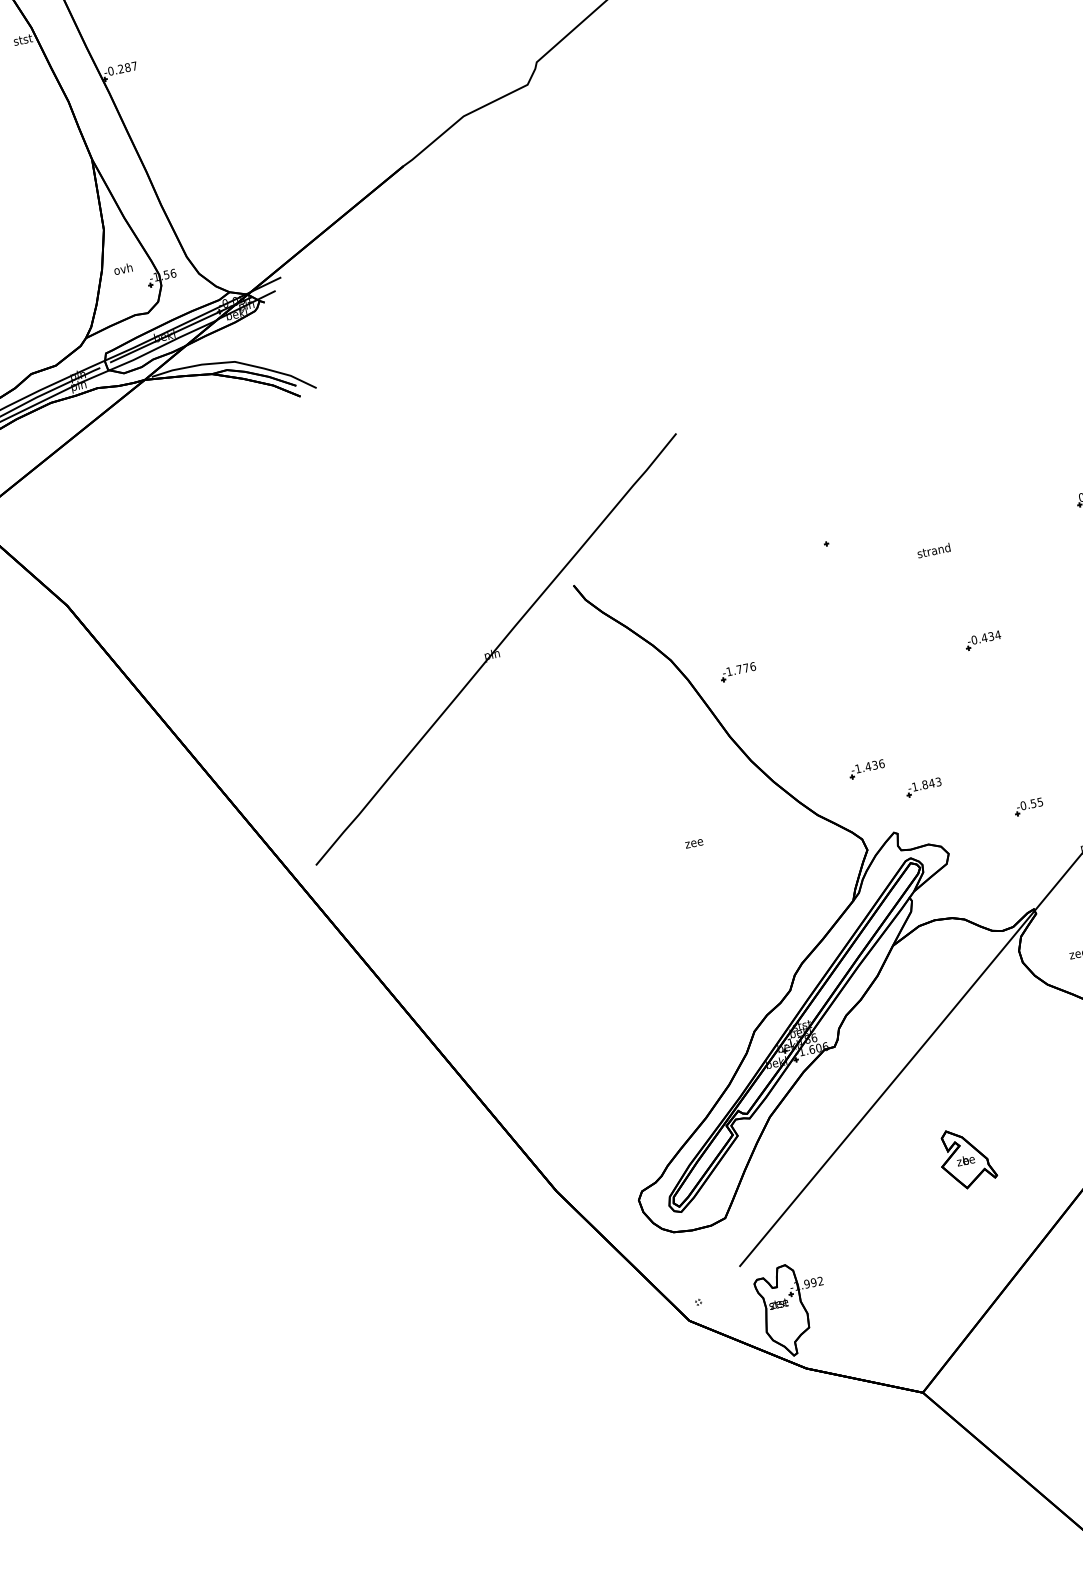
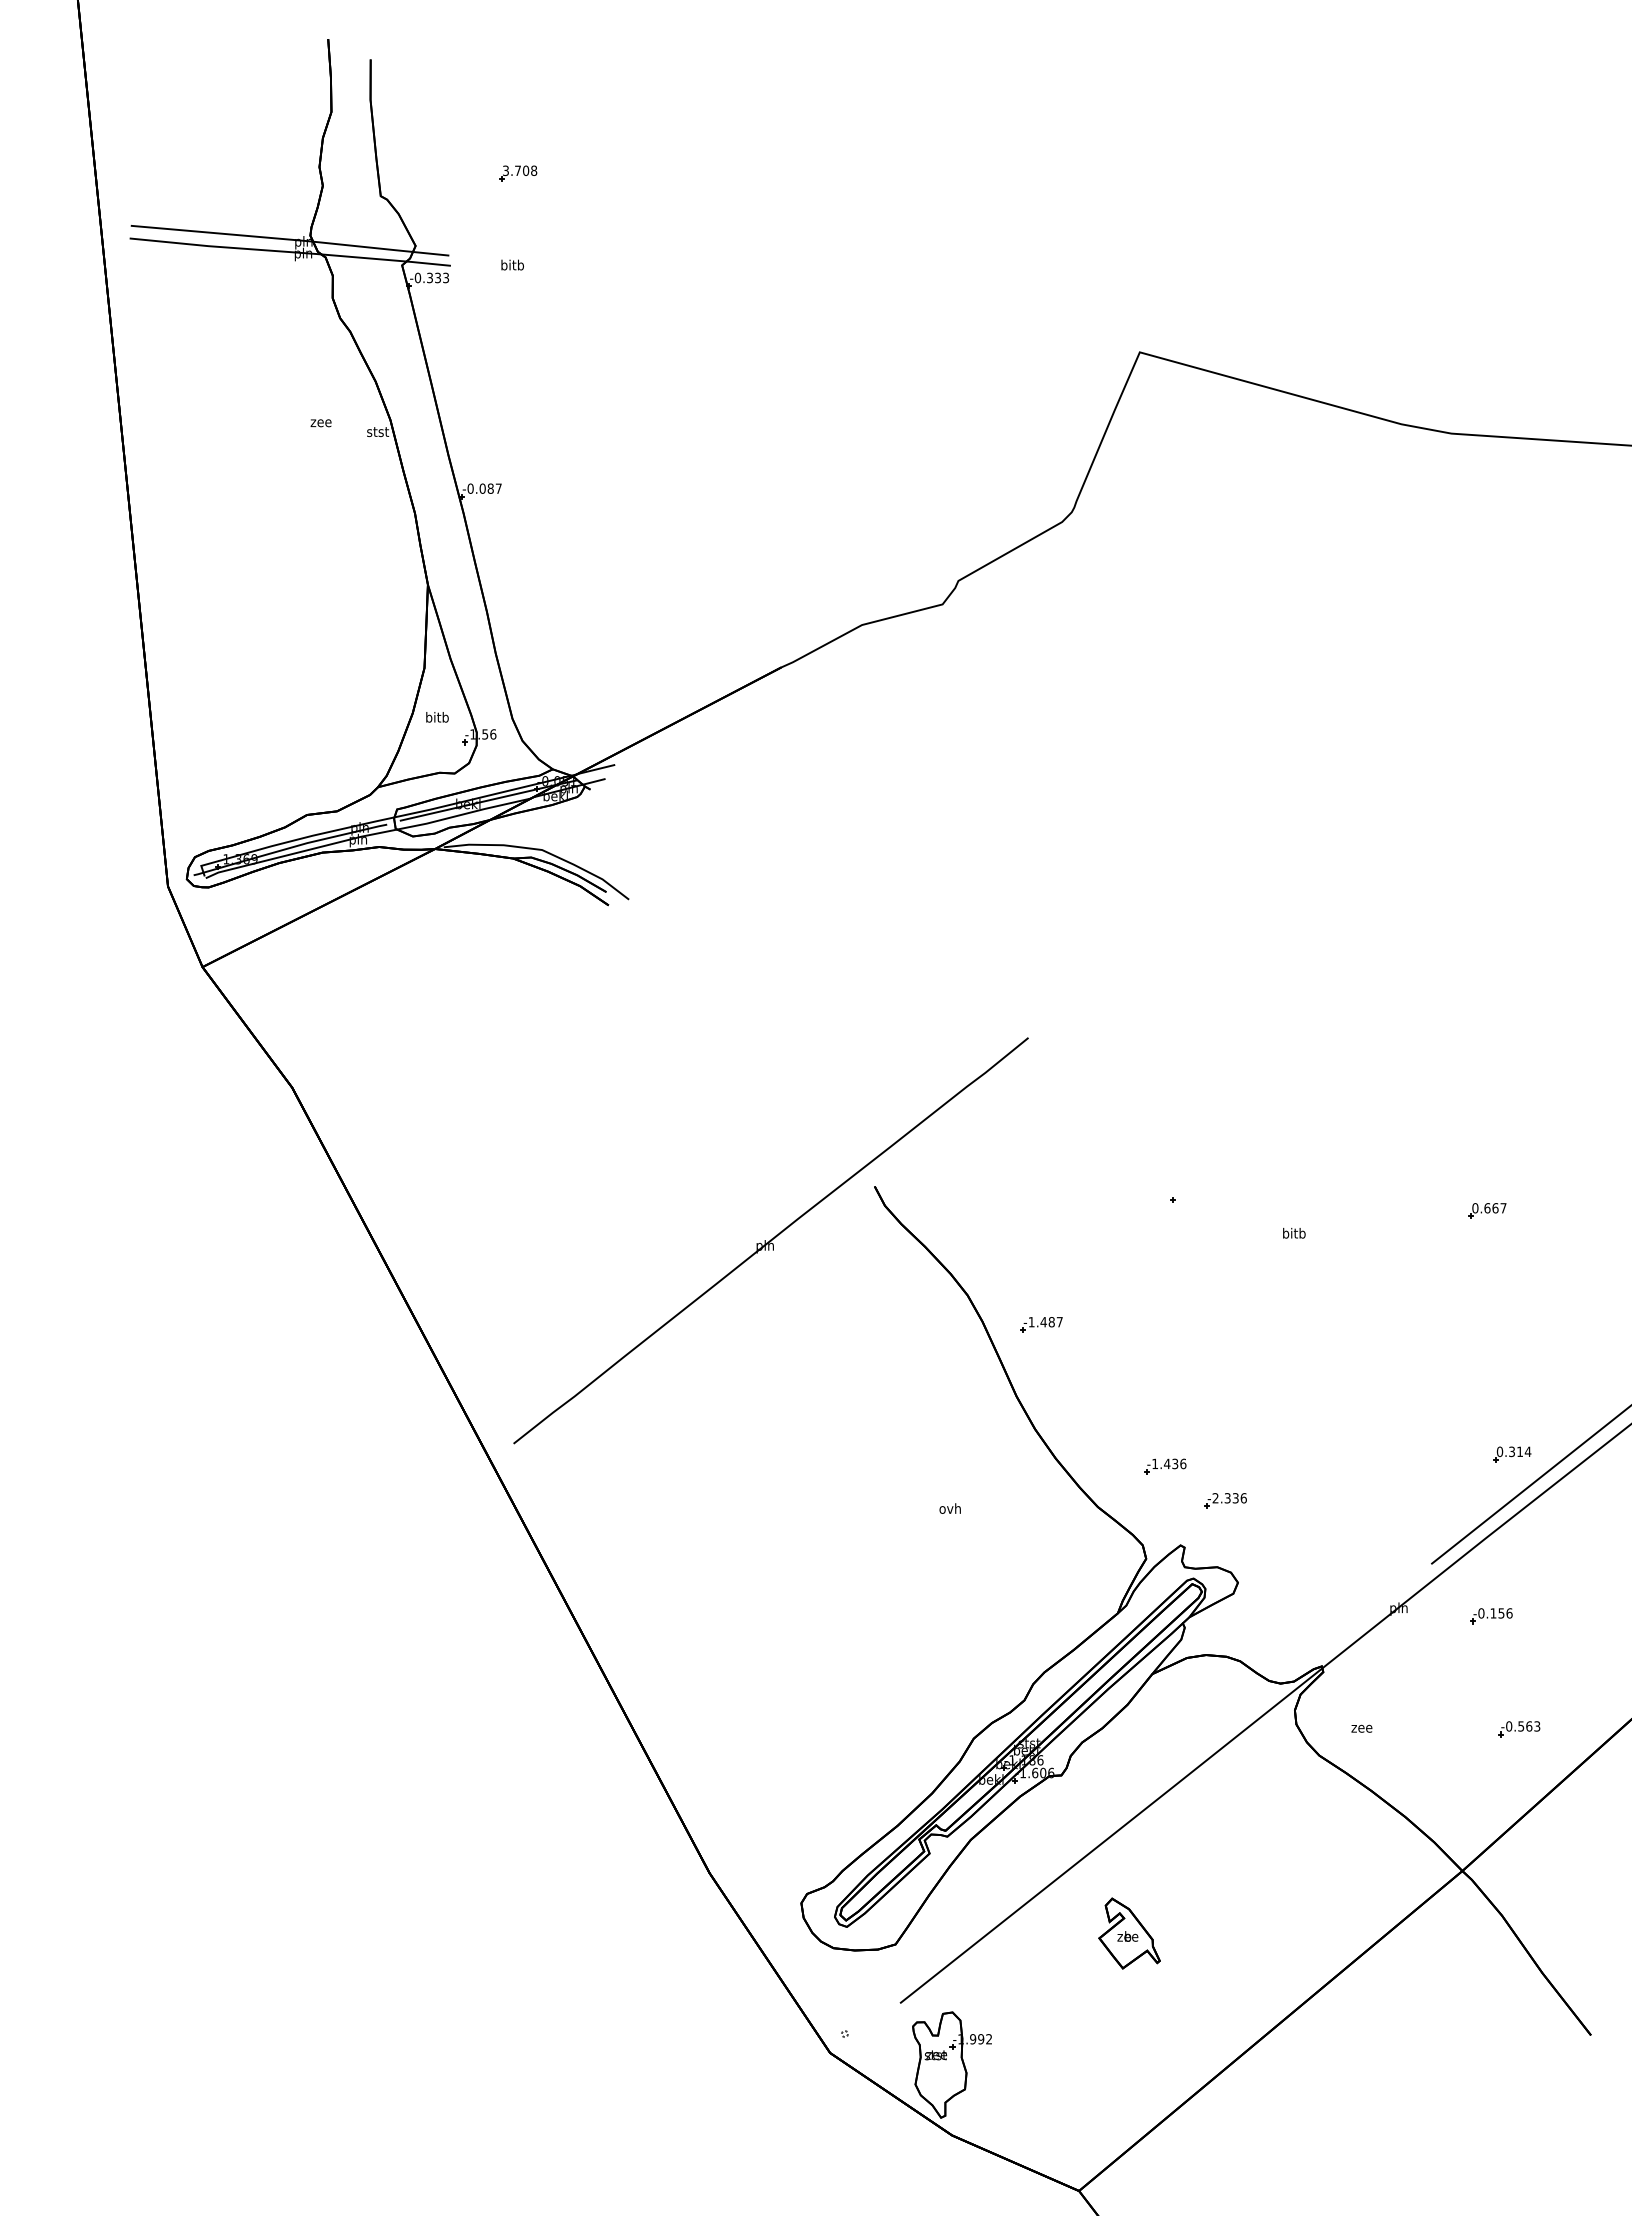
text: (120, 68) -> (482, 488), -0.287 -> -0.087
text: (123, 269) -> (437, 717), ovh -> bitb
text: (933, 550) -> (1293, 1232), strand -> bitb
part: (983, 640) -> (1328, 1347), removed
text: (746, 668) -> (1051, 1322), -1.776 -> -1.487
text: (926, 784) -> (1229, 1498), -1.843 -> -2.336
part: (1028, 807) -> (1340, 1548), removed
text: (693, 842) -> (949, 1508), zee -> ovh
part: (966, 1157) -> (1129, 1933), moved

